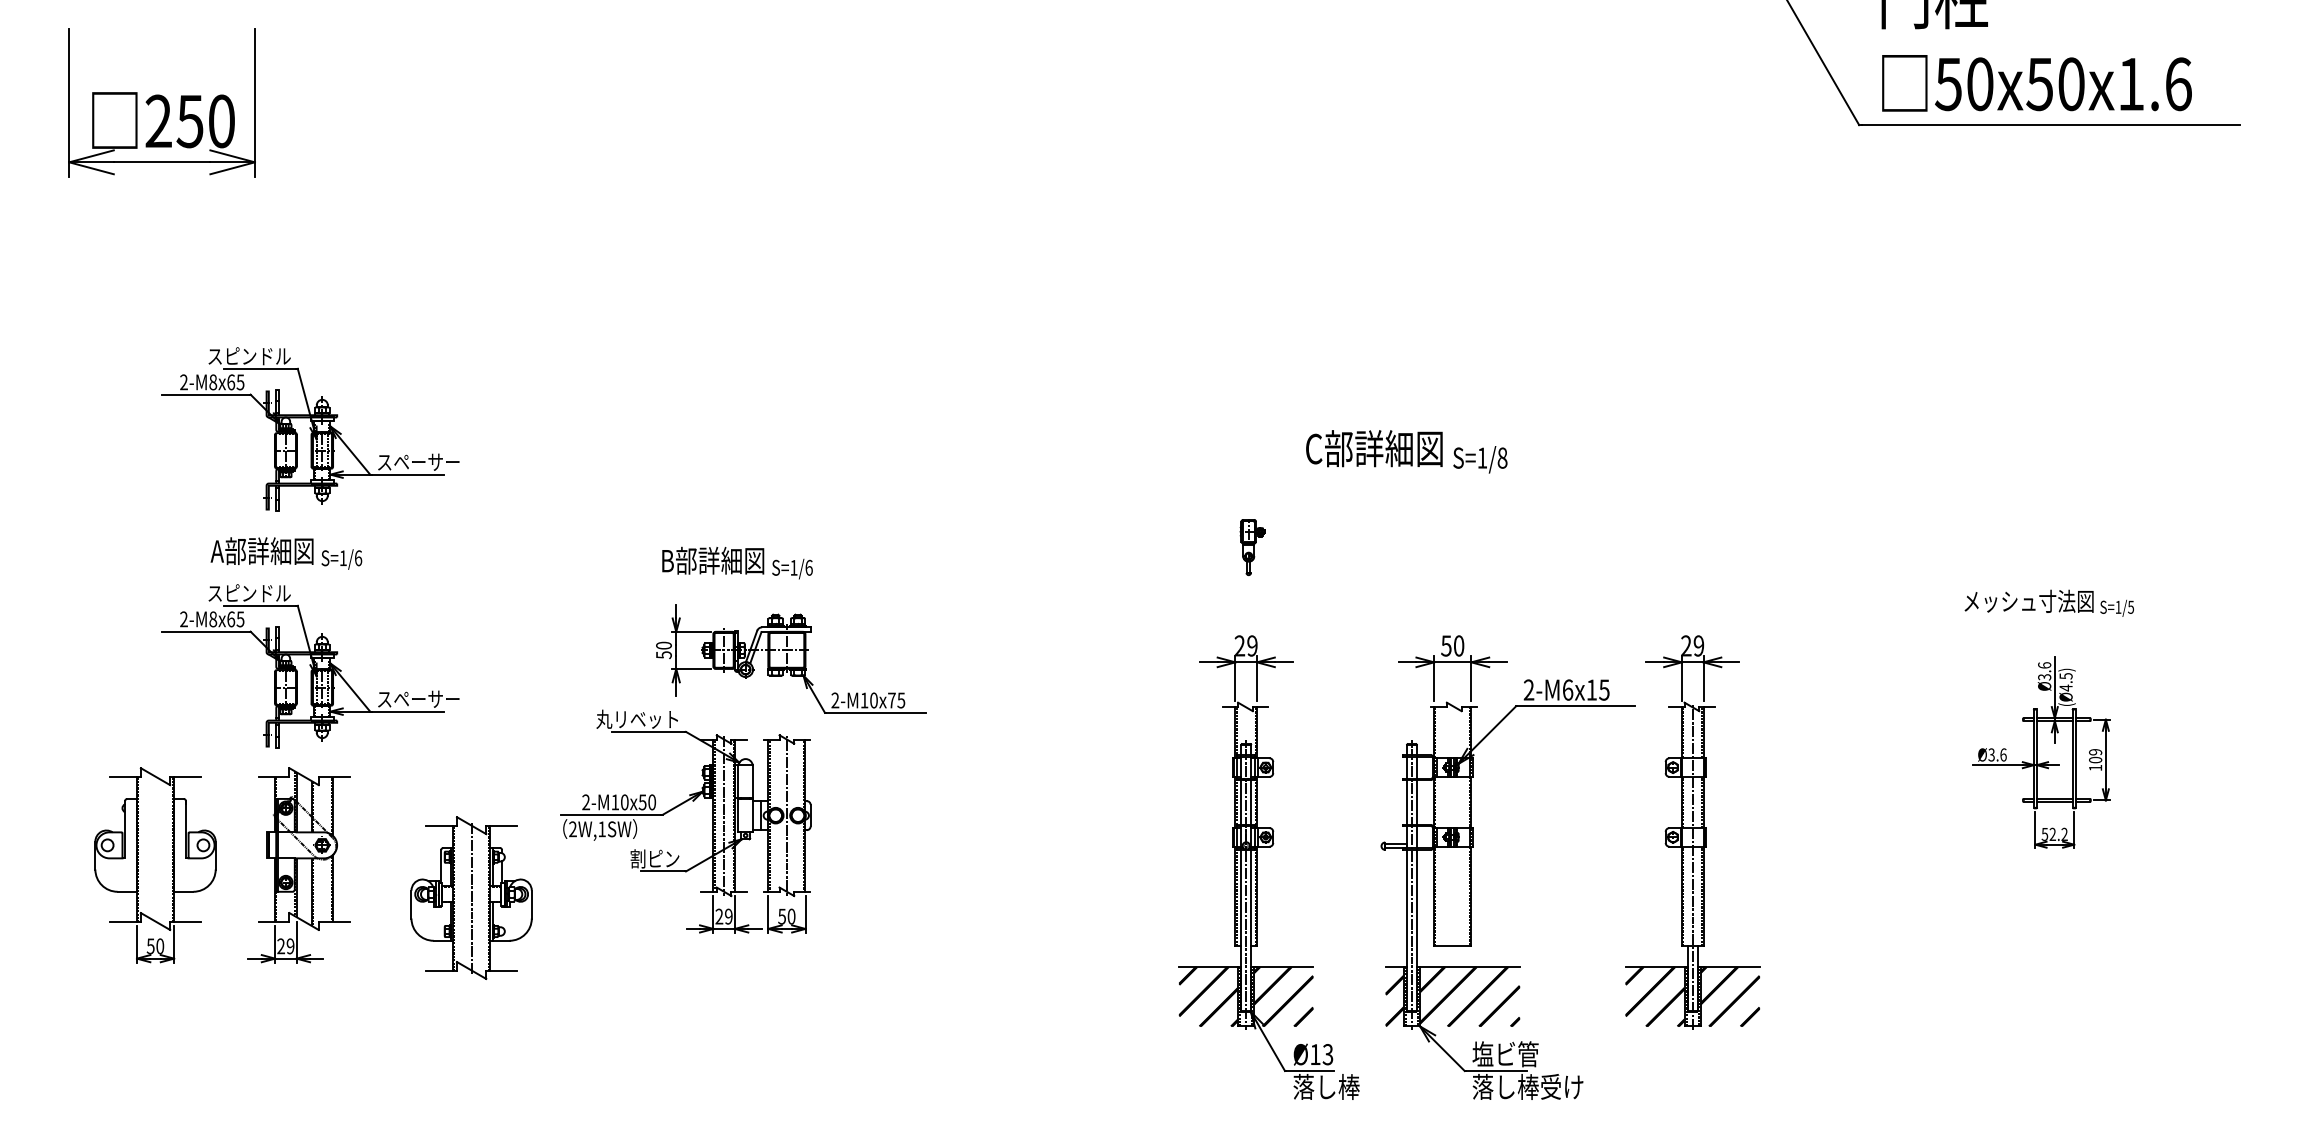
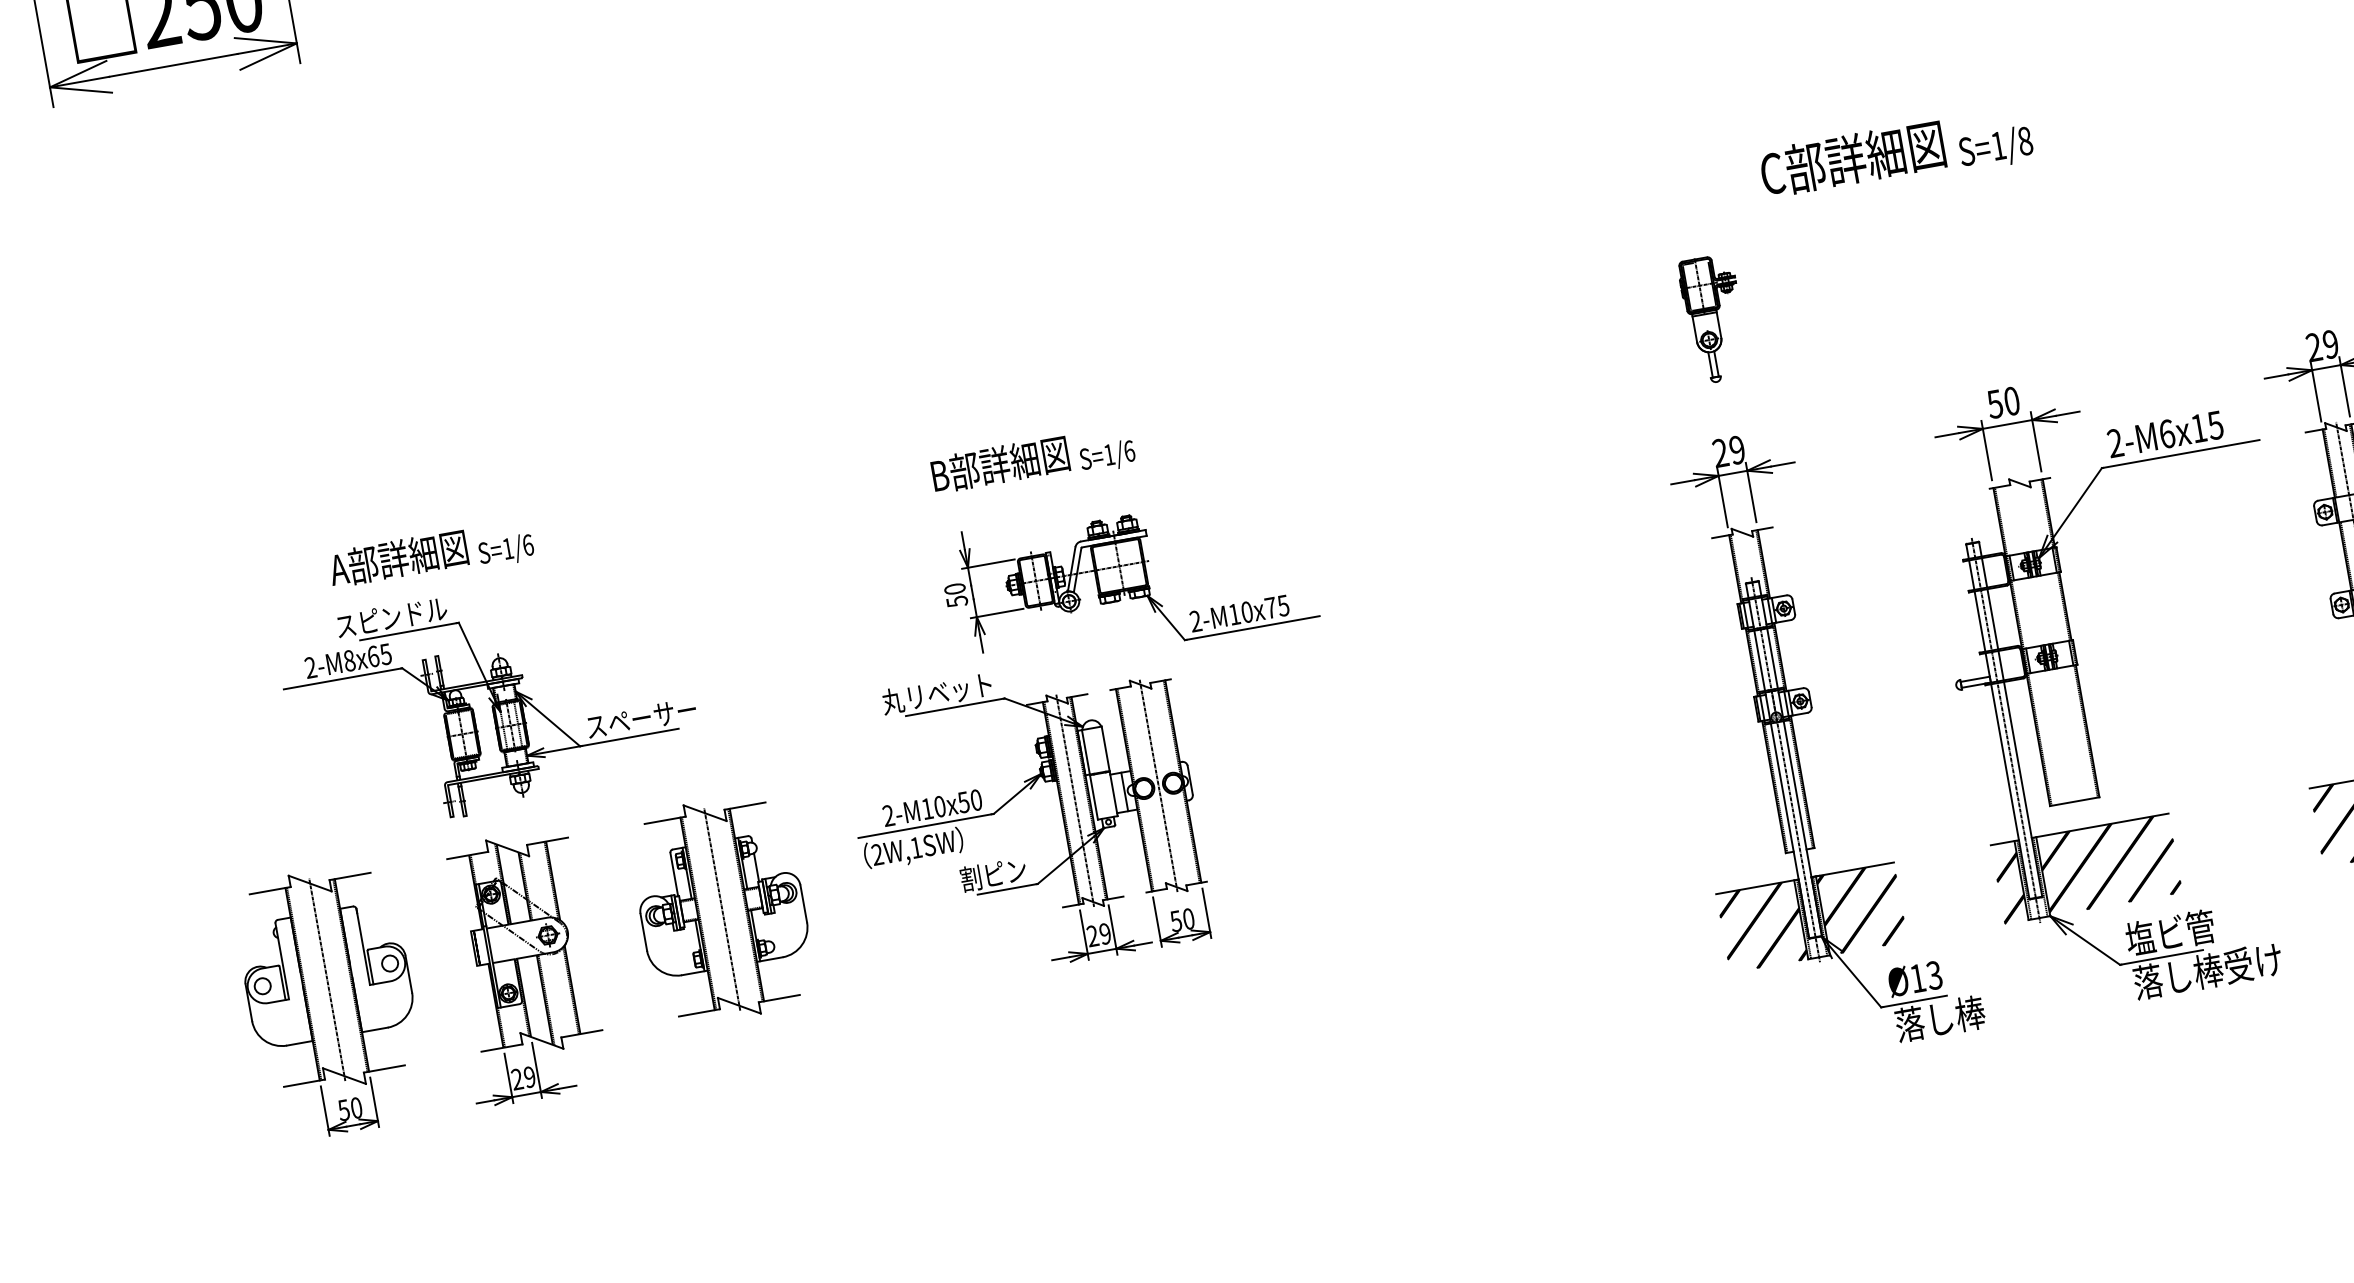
part: (310, 429) -> (433, 385), removed
part: (1252, 547) -> (1714, 319), size x1.67
line: (155, 848) -> (327, 979), added
part: (471, 897) -> (721, 908), moved

